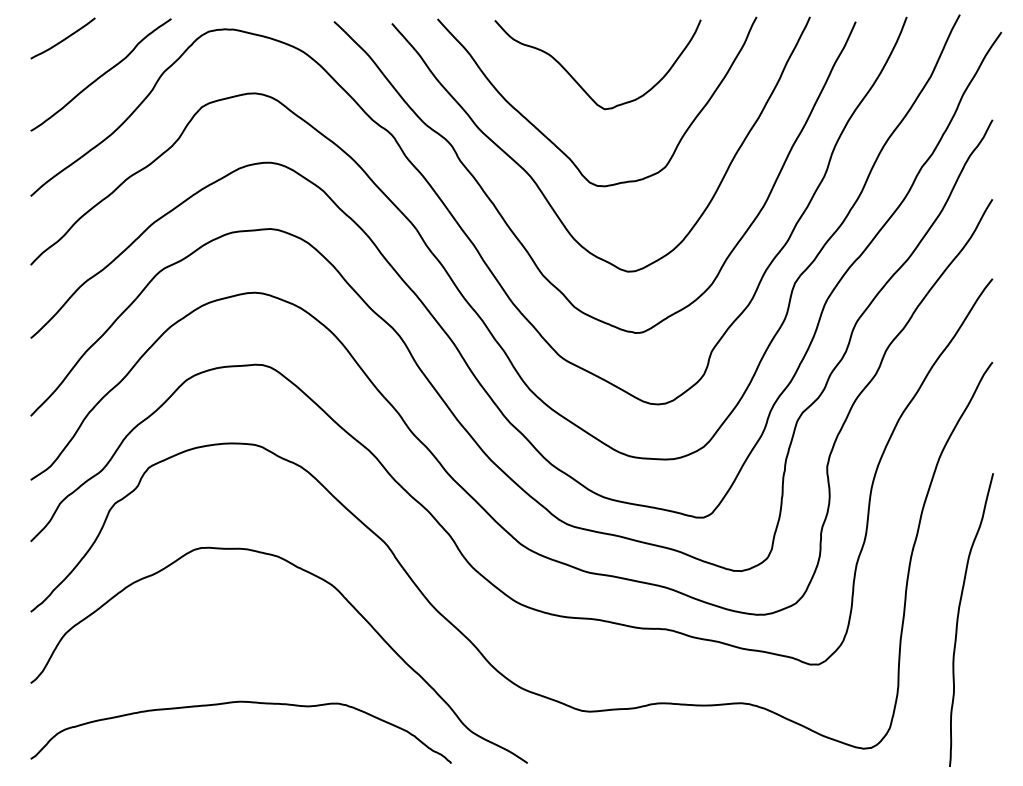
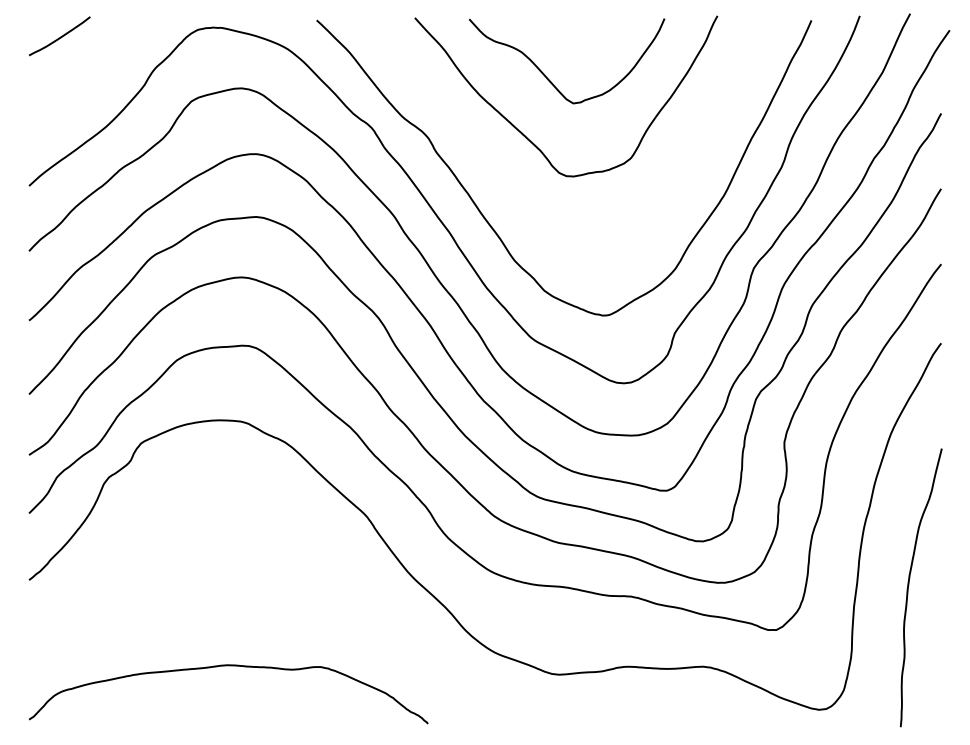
curve: (101, 74) -> (96, 70), removed
curve: (538, 185) -> (510, 175), removed
curve: (320, 579) -> (303, 549), removed

